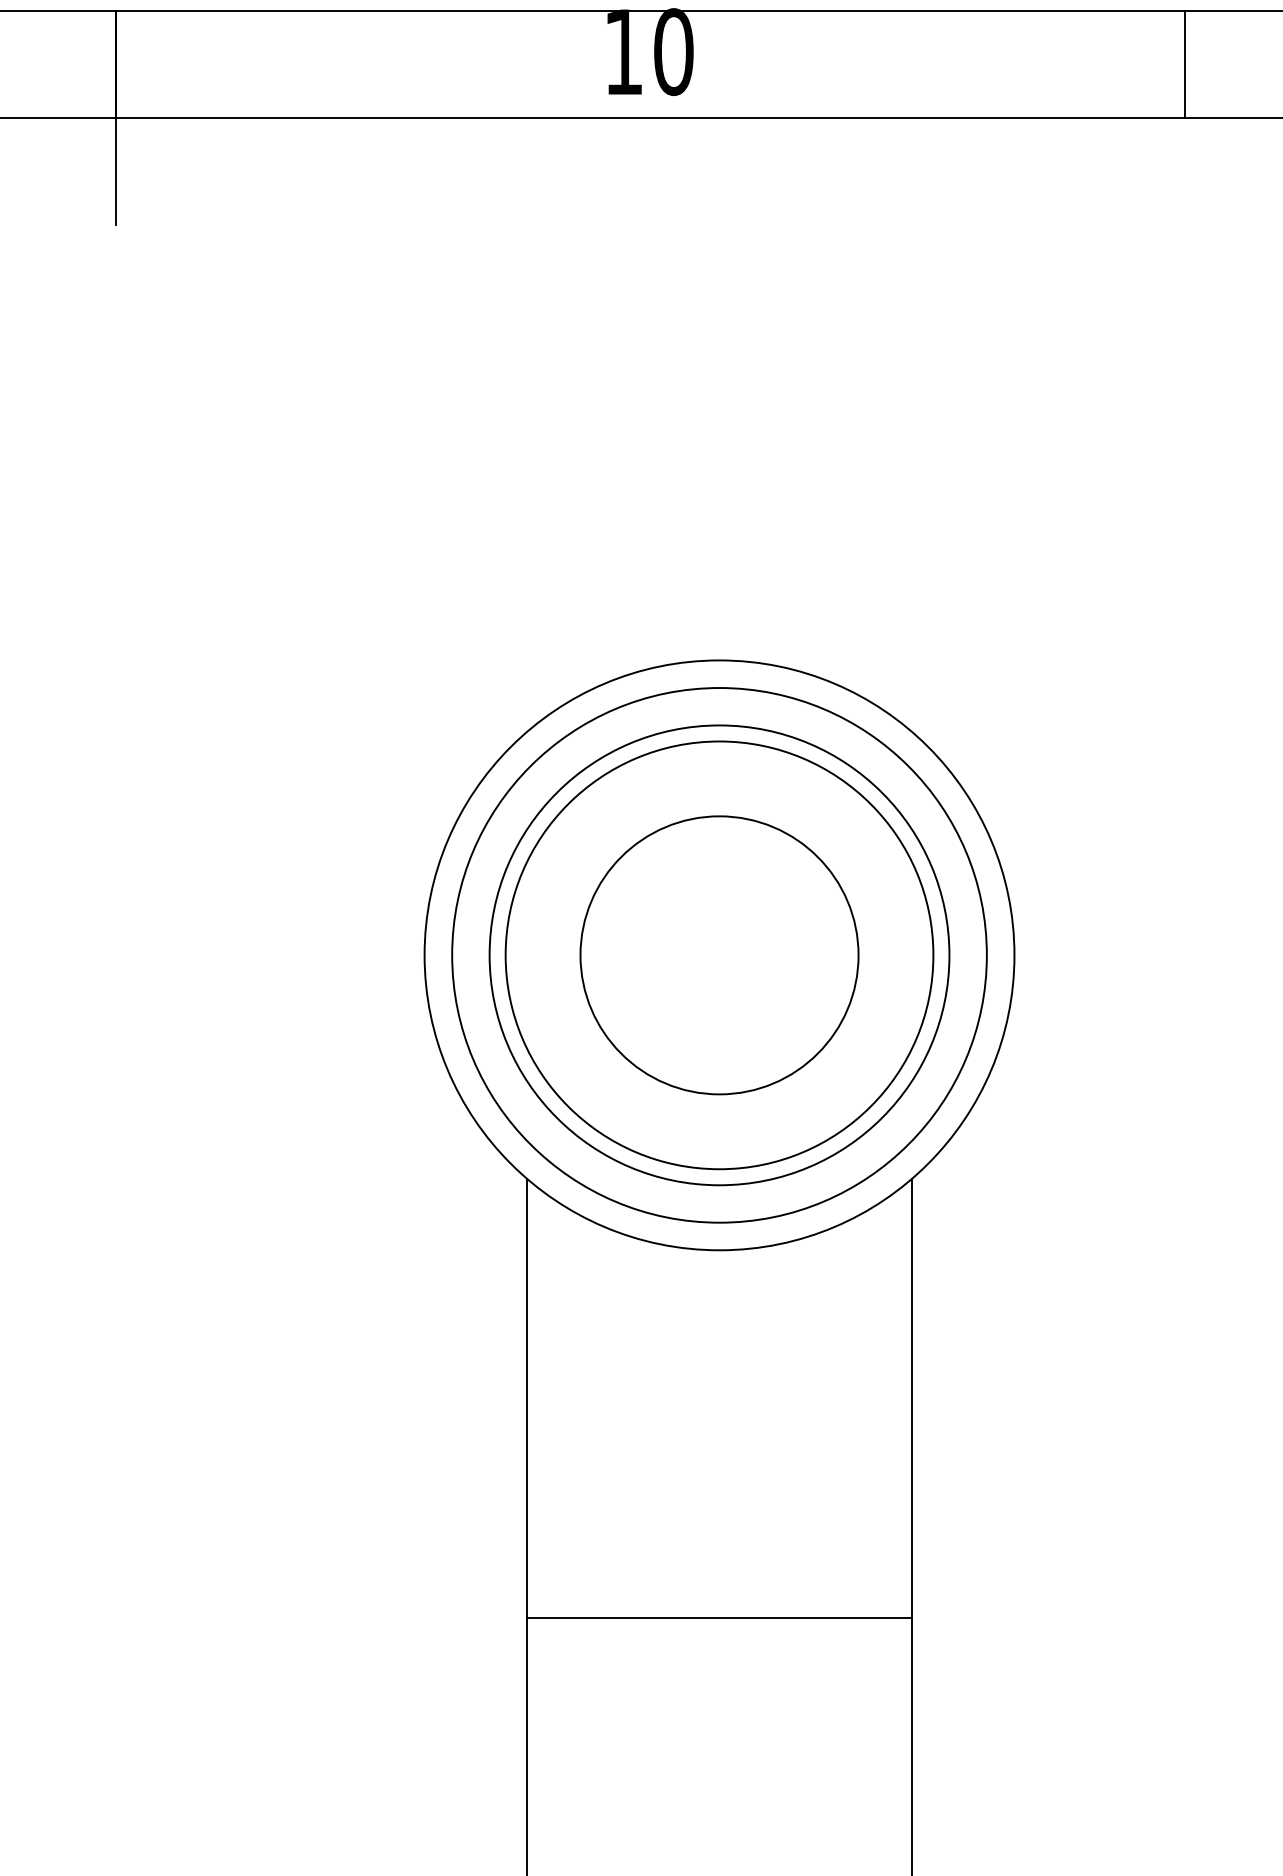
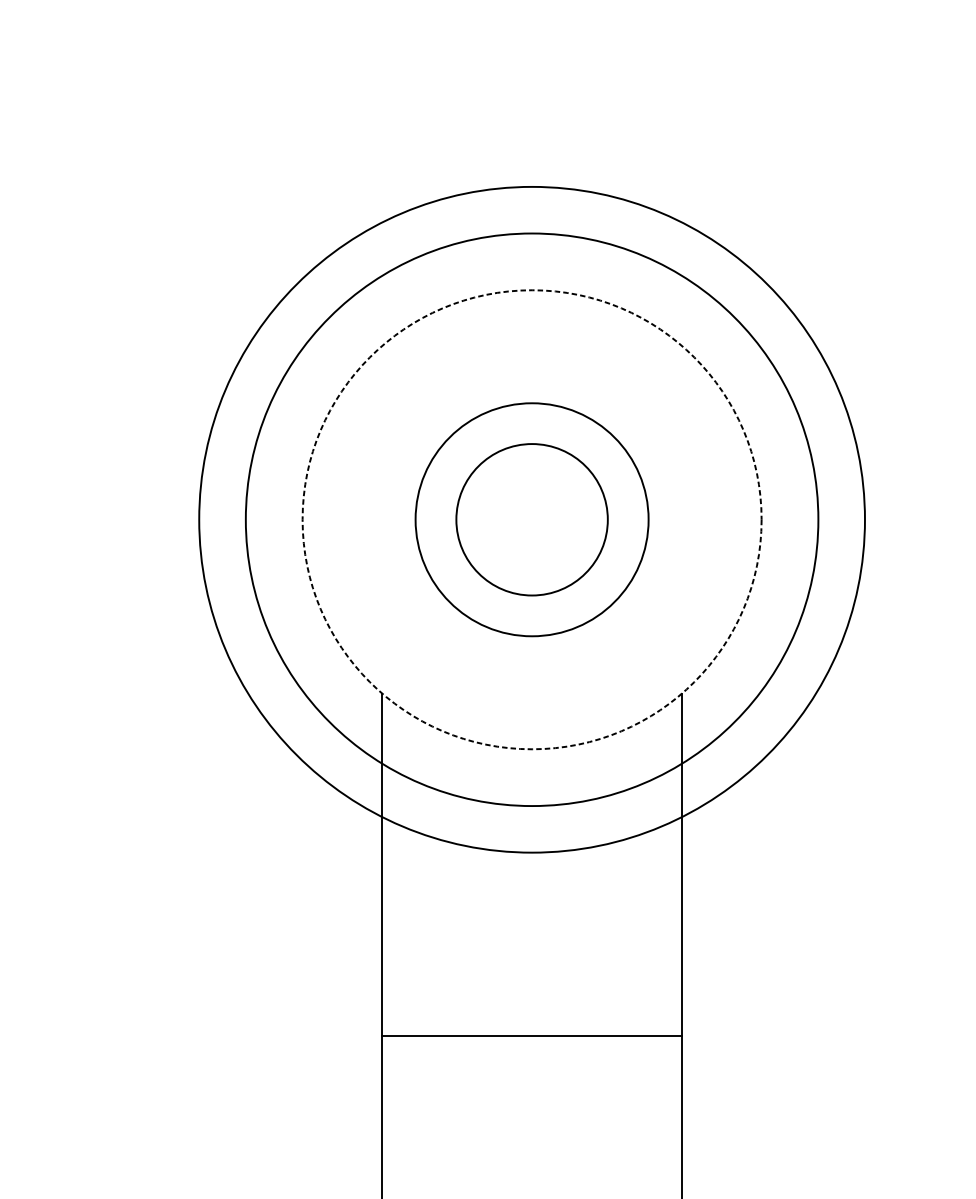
circle: (719, 955) -> (532, 519), size x0.7
circle: (719, 955) -> (532, 519), size x0.7
circle: (719, 955) -> (532, 519), size x1.6
circle: (719, 955) -> (532, 519), size x1.6
circle: (719, 955) -> (532, 519), solid -> dashed

